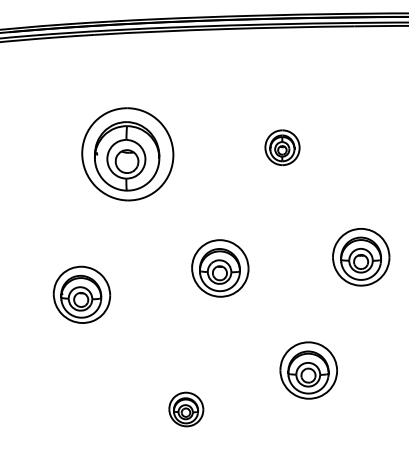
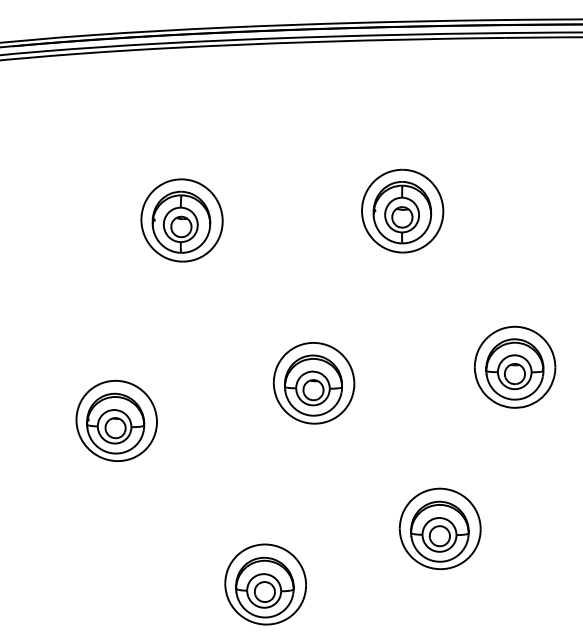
part: (282, 147) -> (402, 210), size x1.67
part: (127, 154) -> (181, 220), size x0.62
part: (186, 409) -> (265, 584), size x1.67

